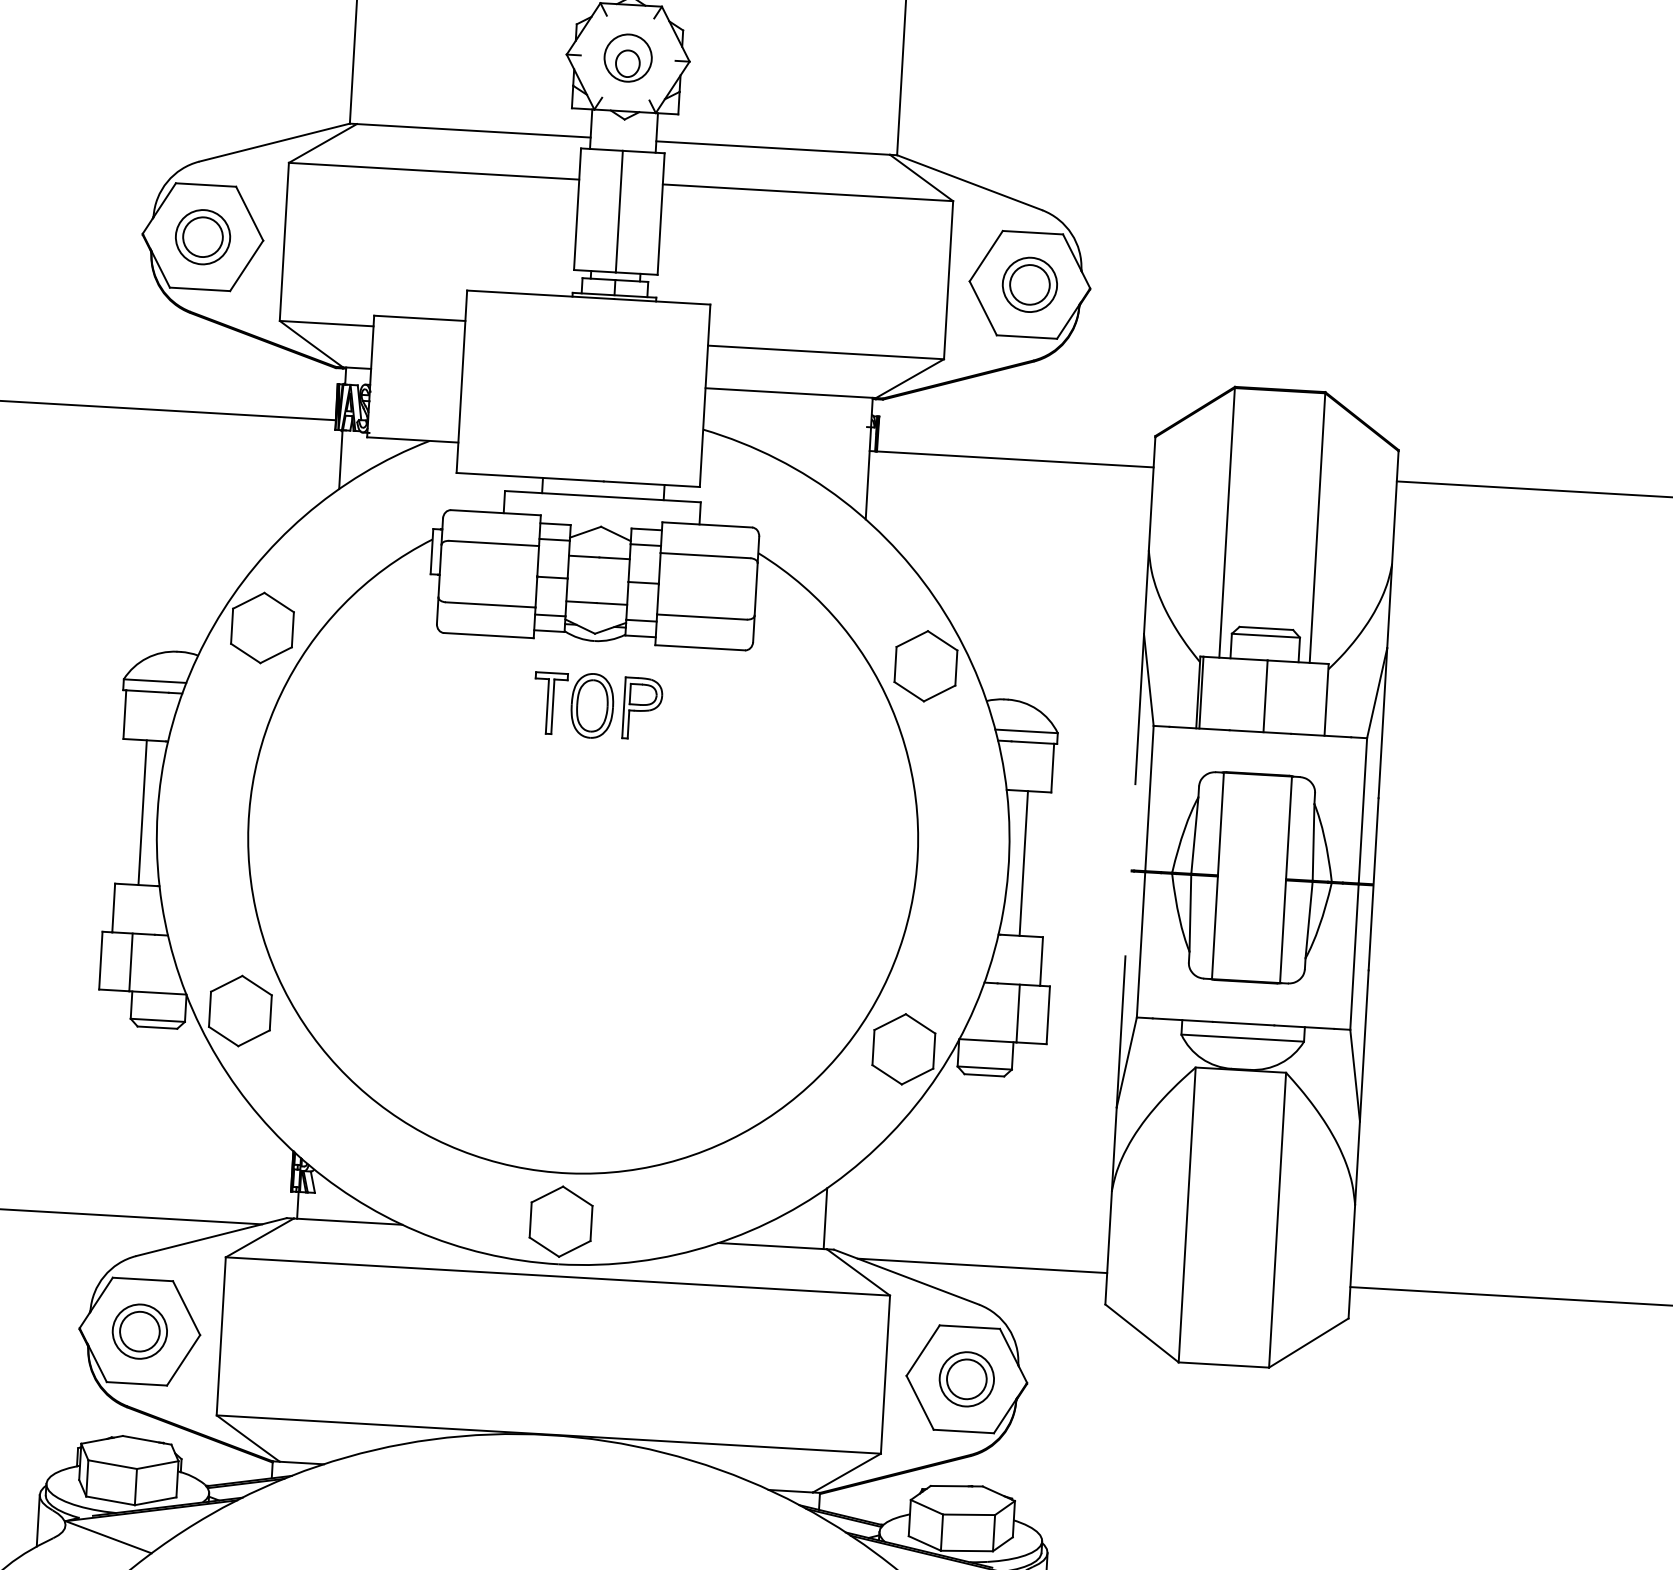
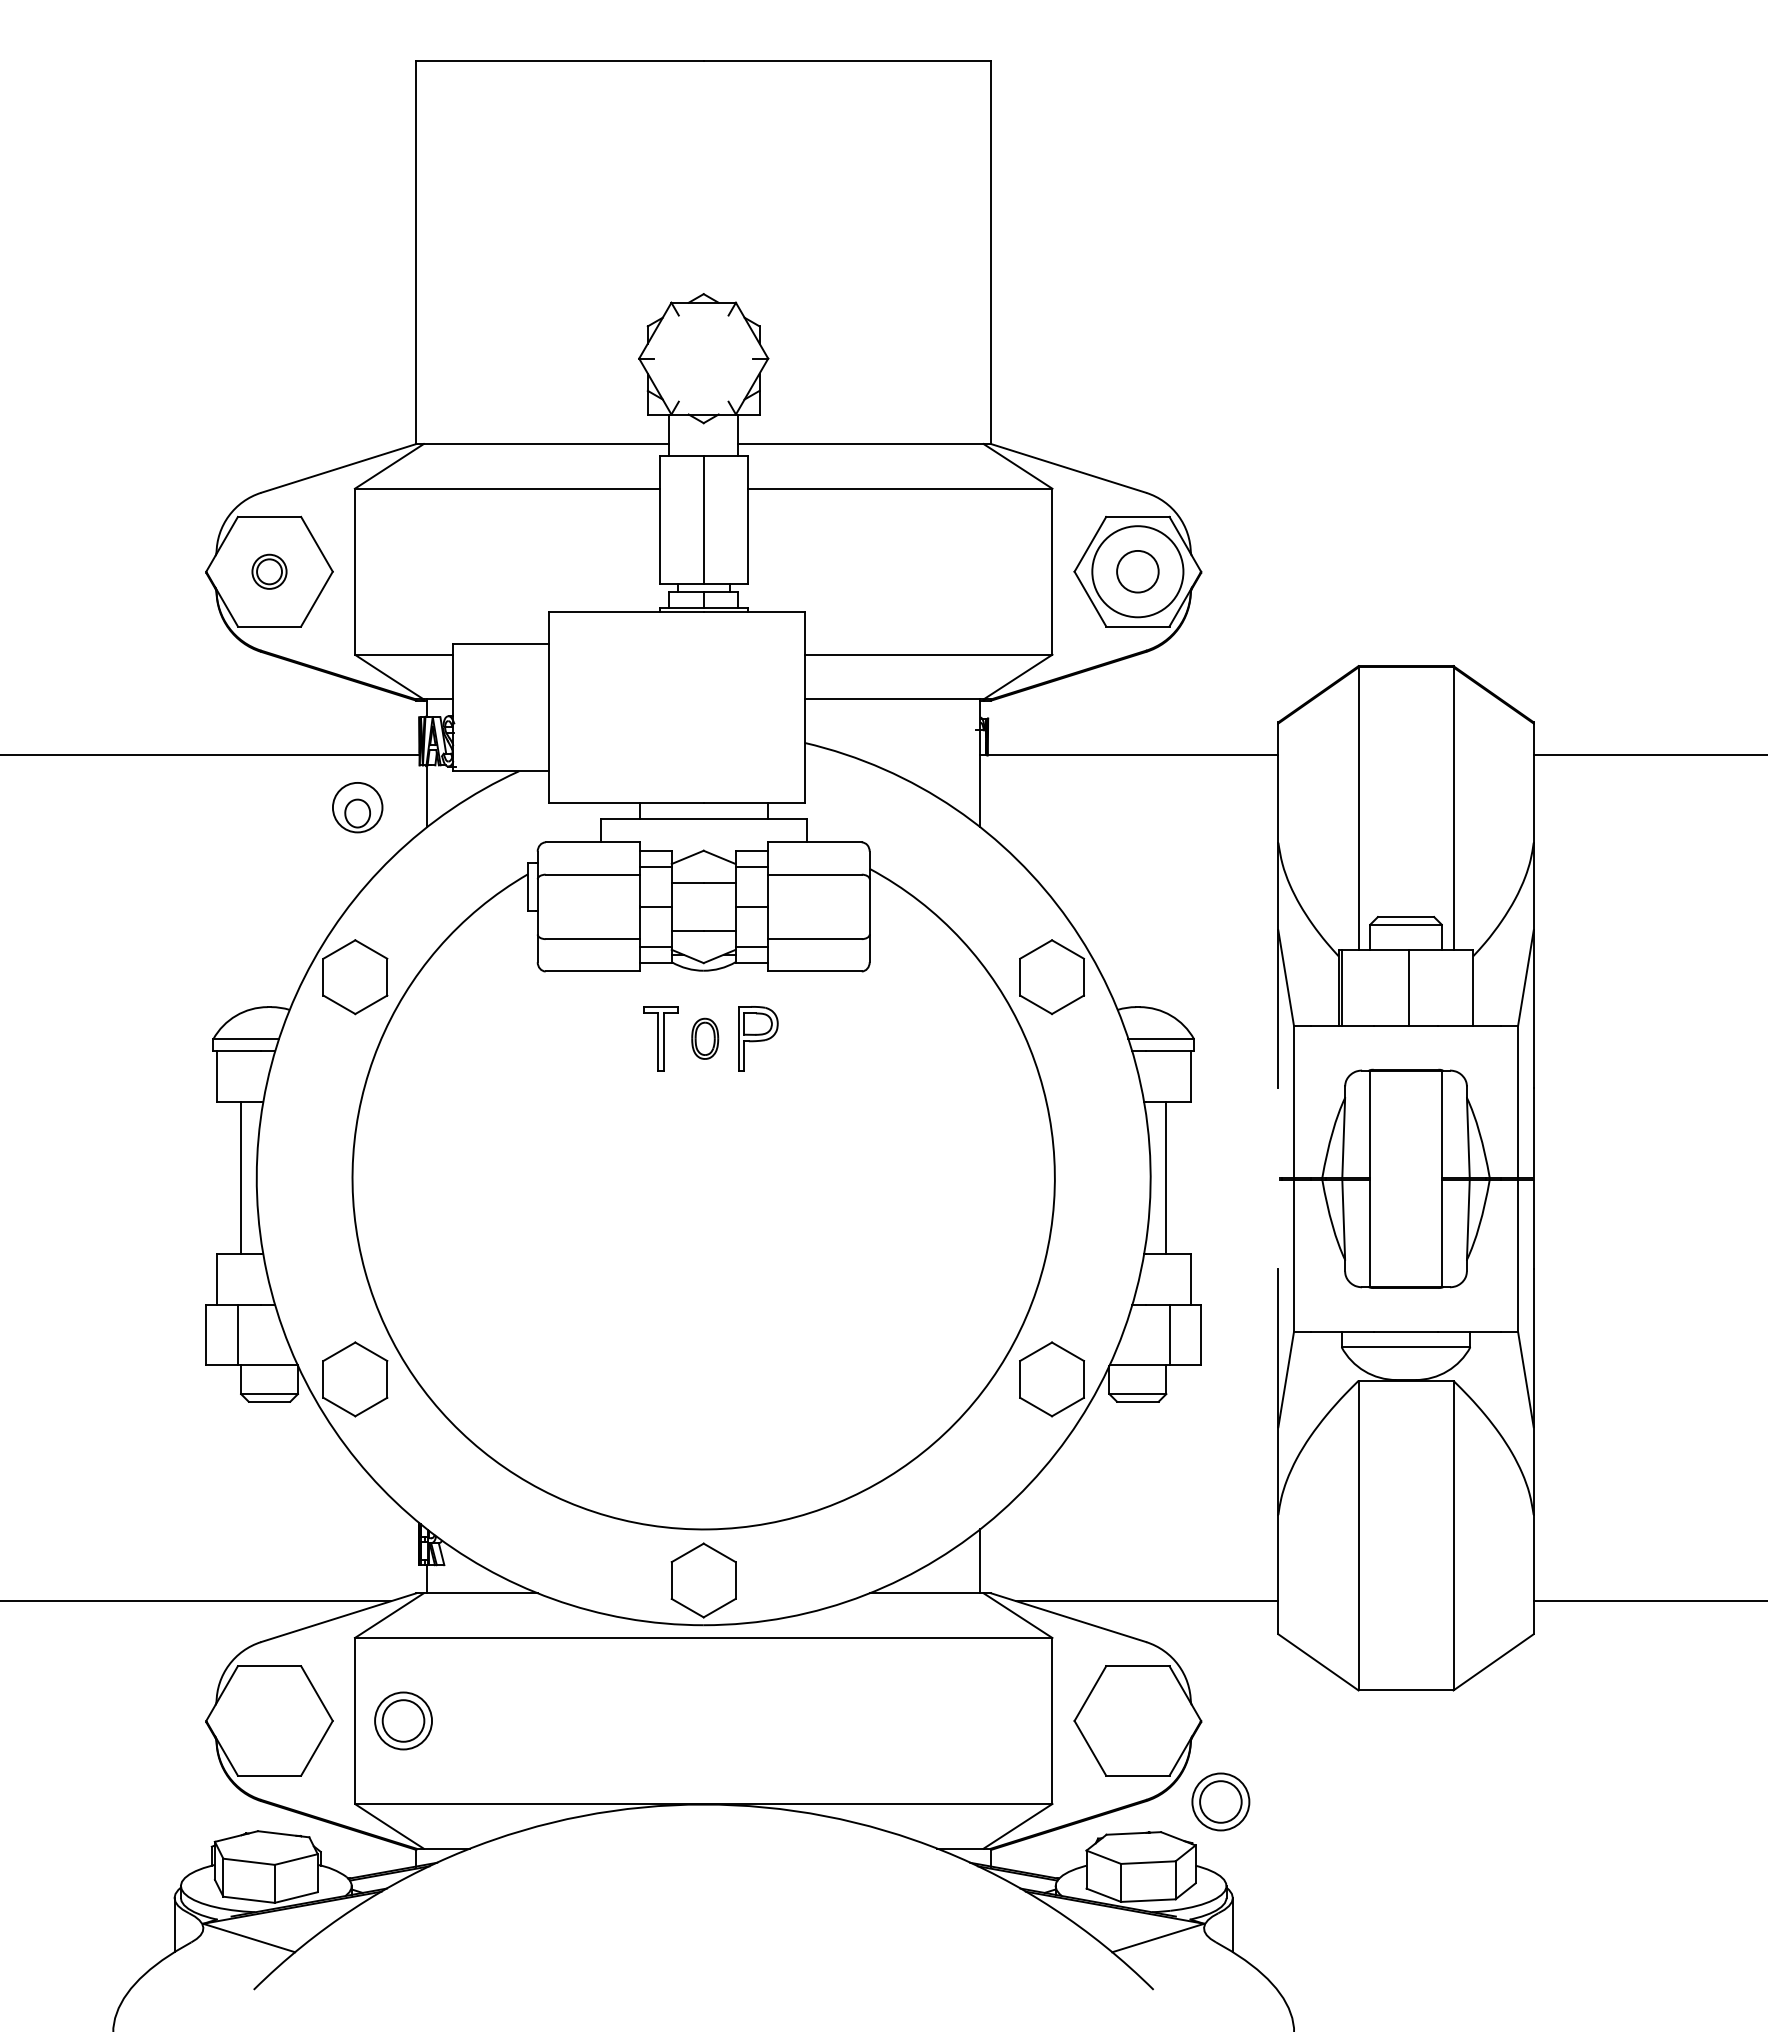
part: (627, 57) -> (357, 807), moved
part: (202, 236) -> (269, 571), size x0.6
circle: (1029, 284) -> (1137, 571), size x1.6
part: (591, 705) -> (704, 1038), size x0.6
part: (139, 1331) -> (403, 1720), moved
part: (966, 1378) -> (1220, 1801), moved

